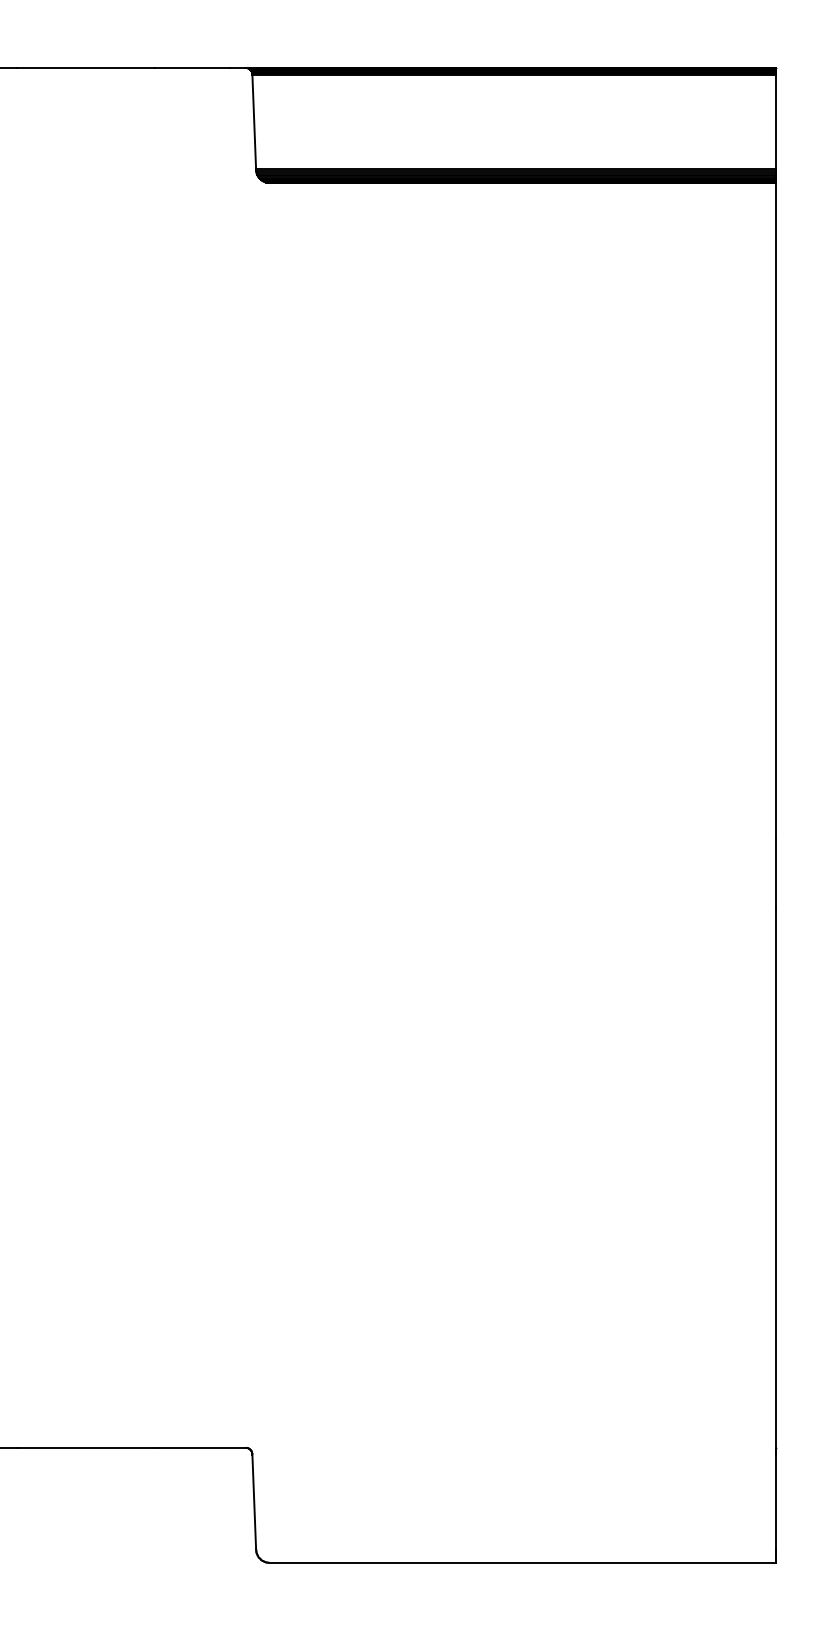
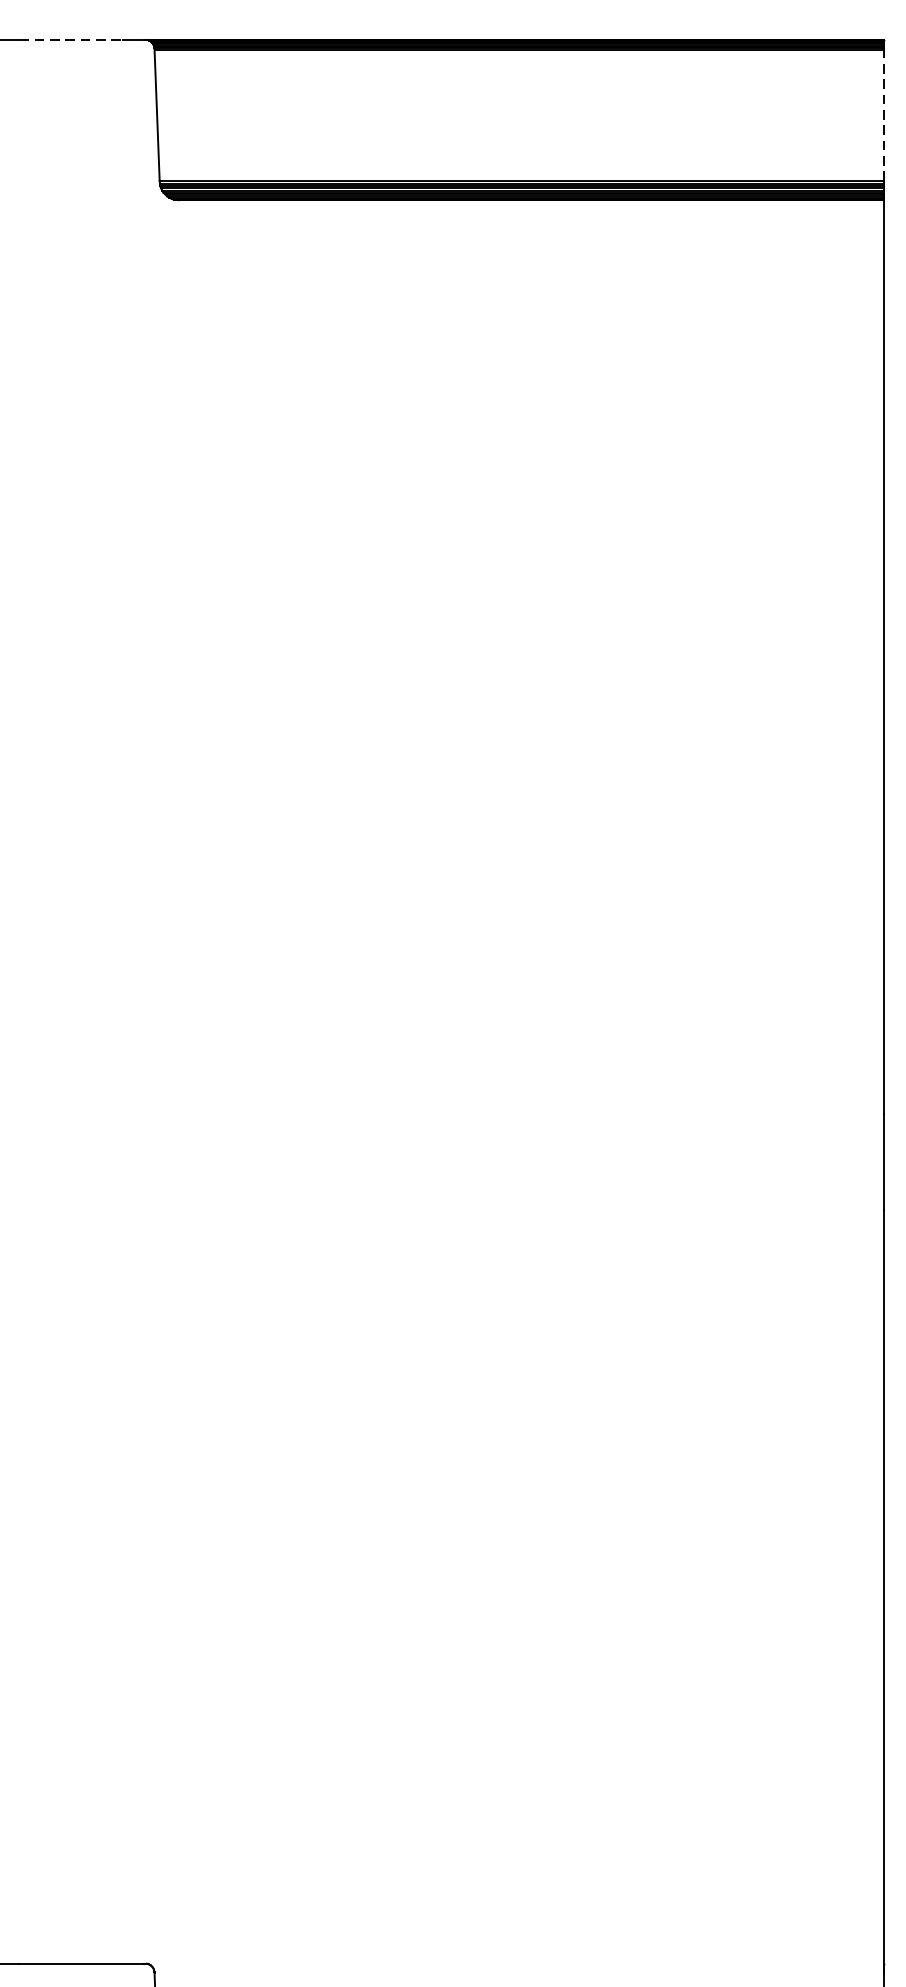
line: (193, 68) -> (72, 40), solid -> dashed
line: (775, 121) -> (883, 114), solid -> dashed

